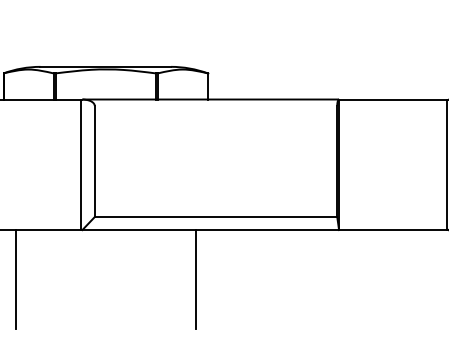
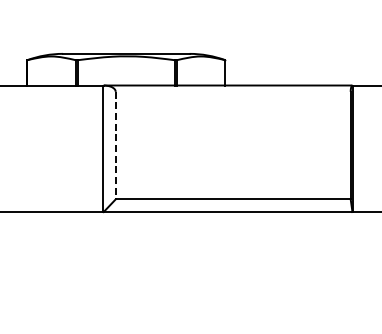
line: (94, 162) -> (115, 146), solid -> dashed
line: (15, 279) -> (38, 259), removed
line: (195, 279) -> (213, 259), removed

